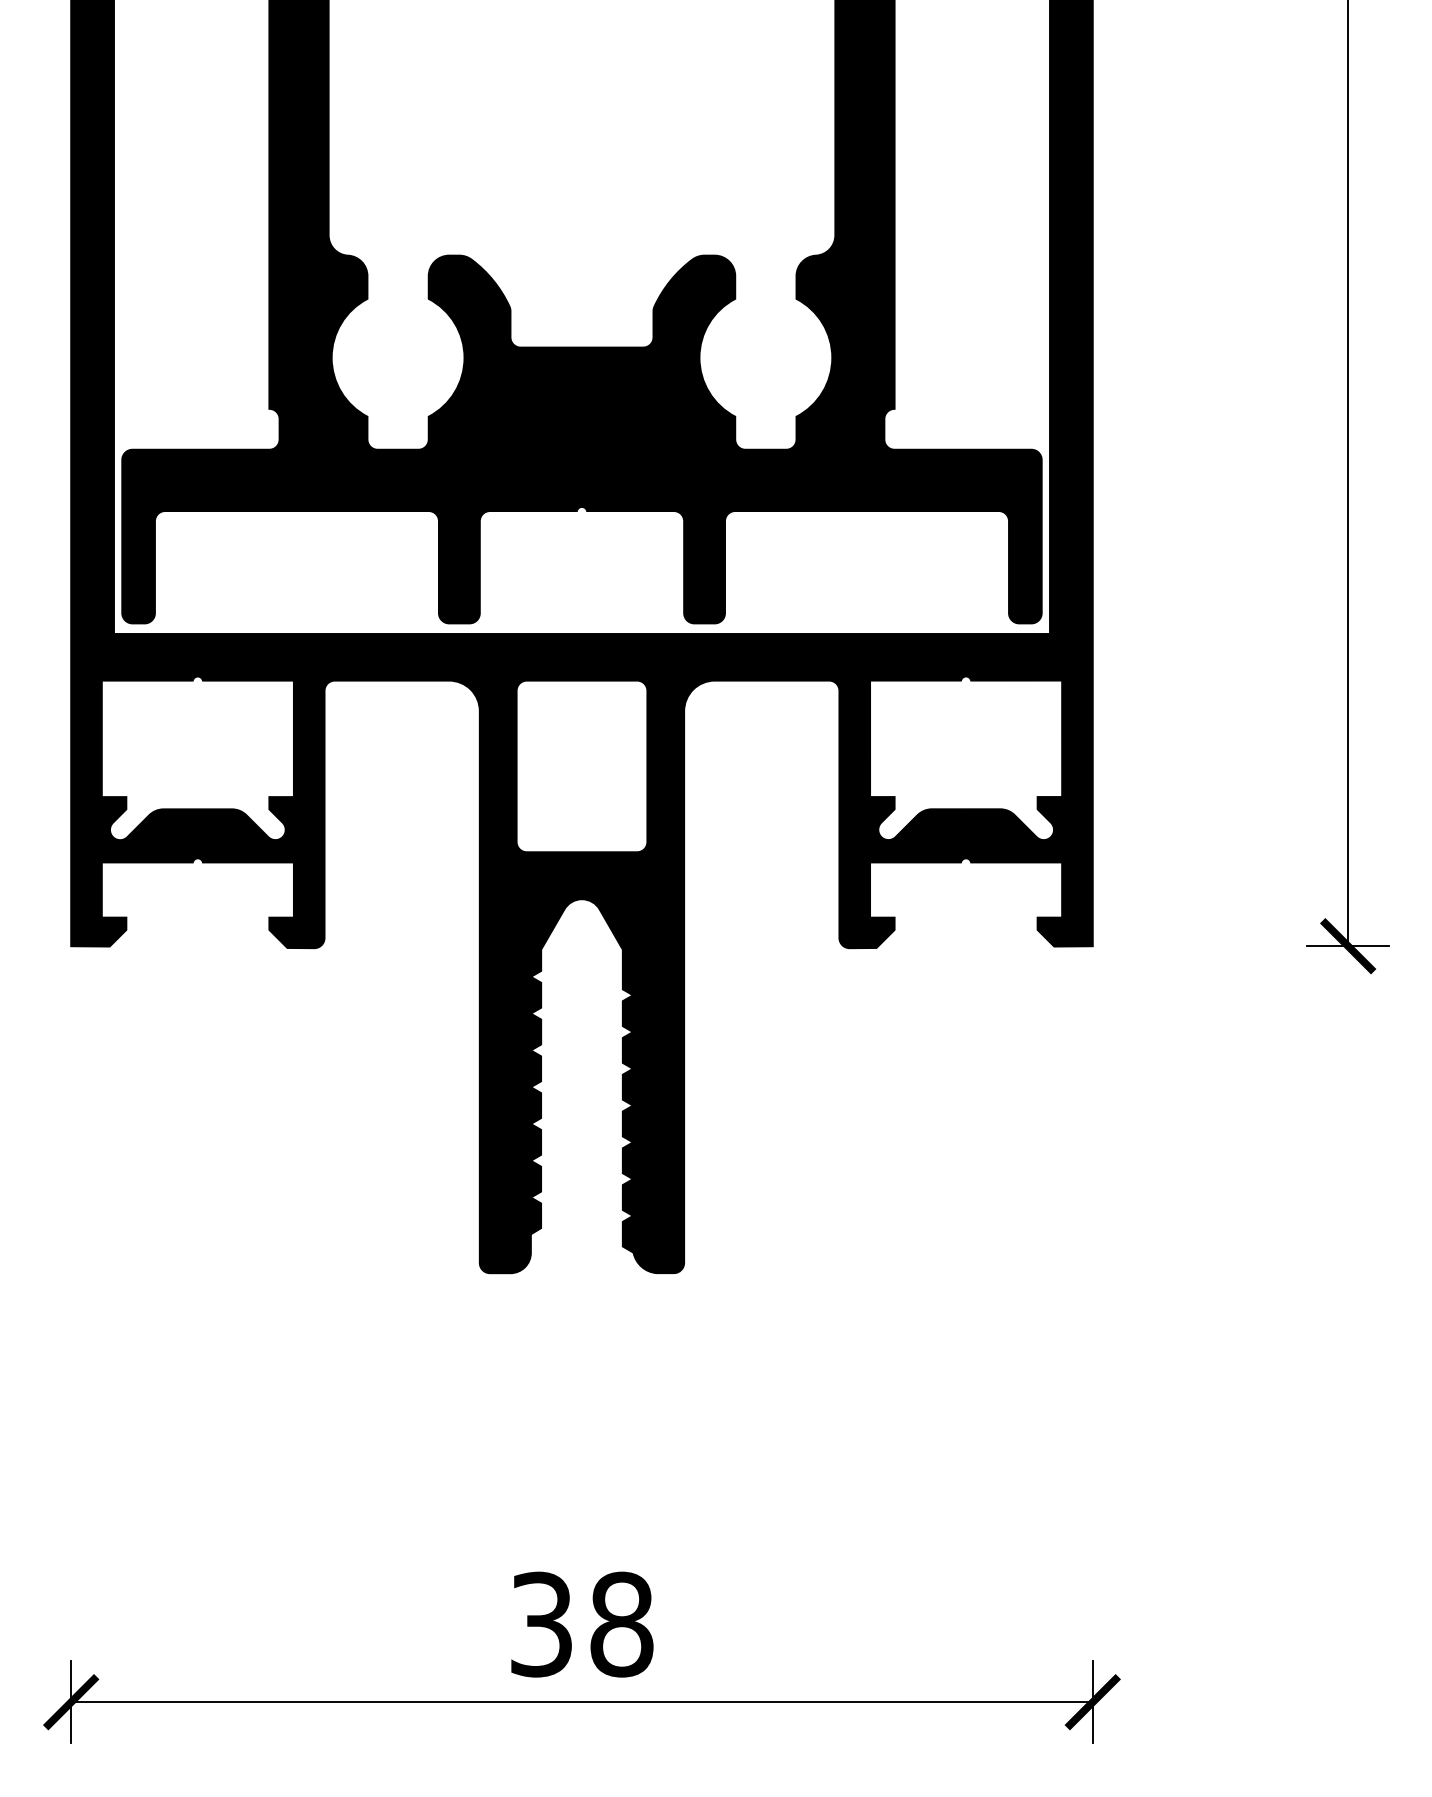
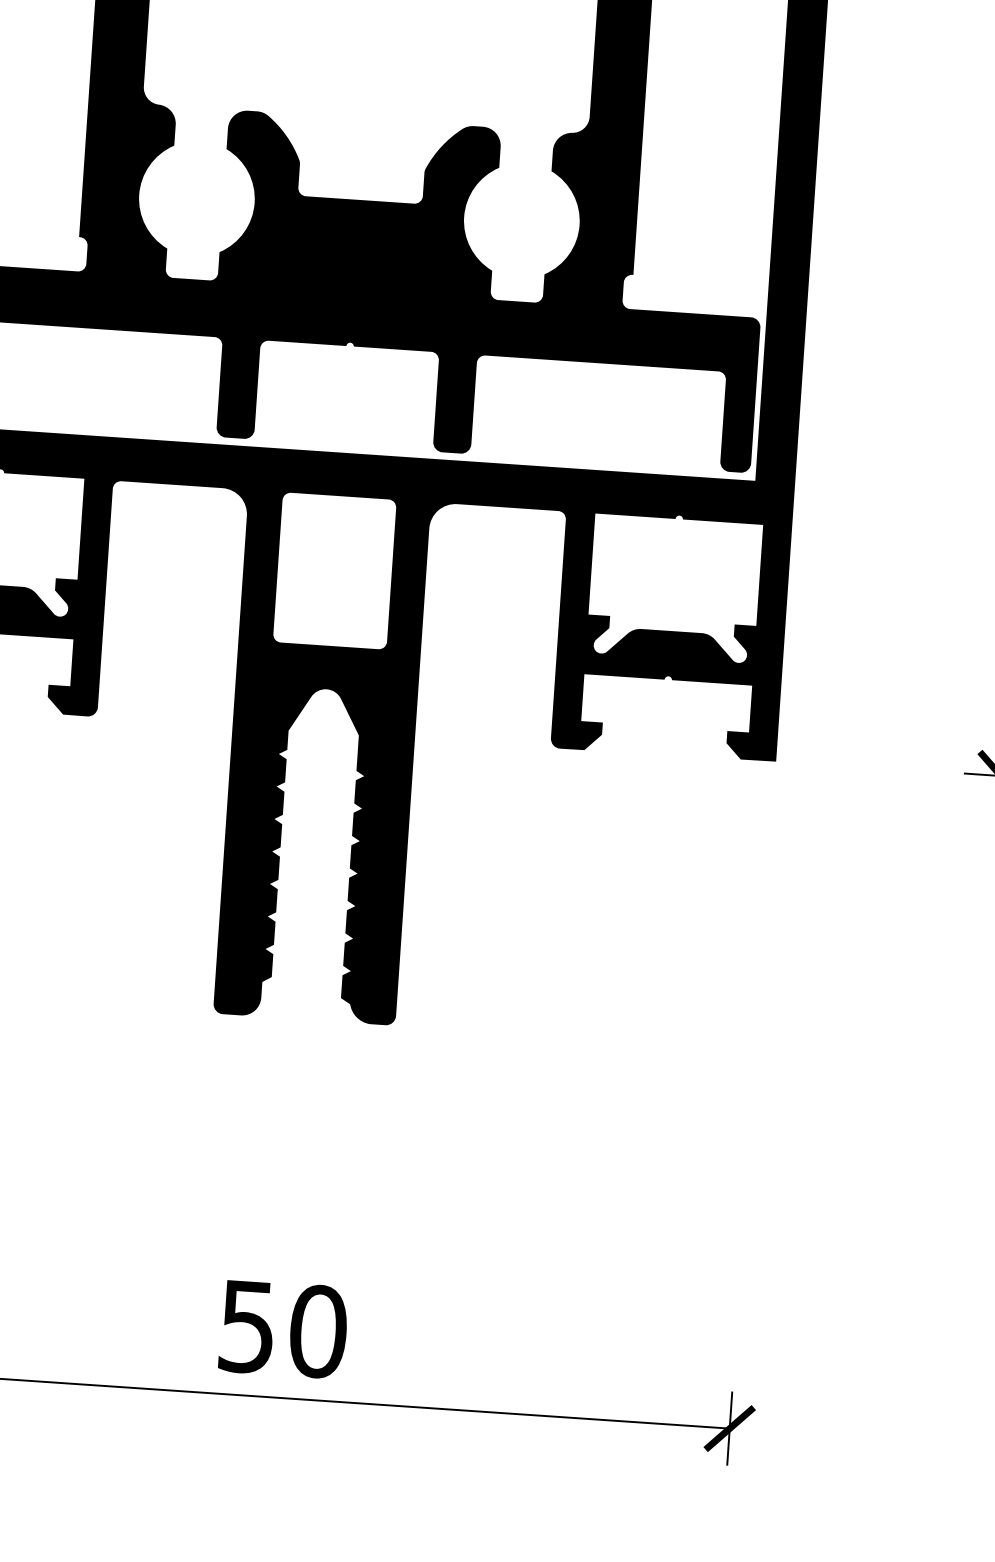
text: (582, 1624) -> (283, 1329), 38 -> 50

